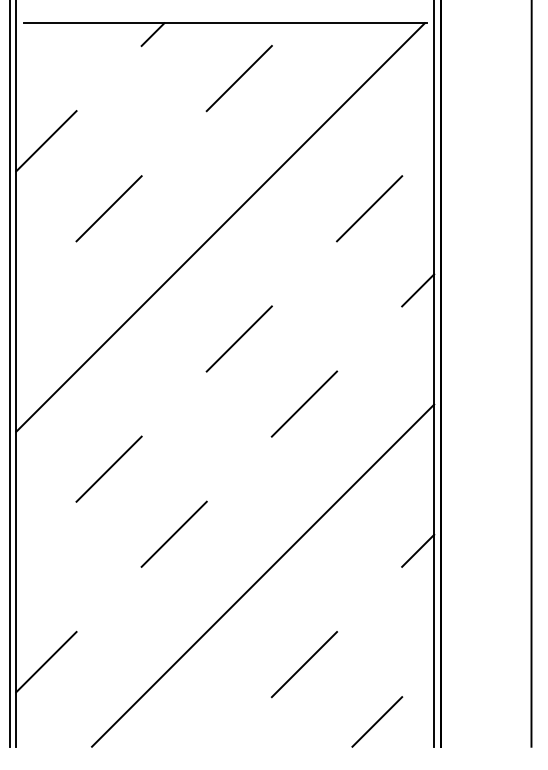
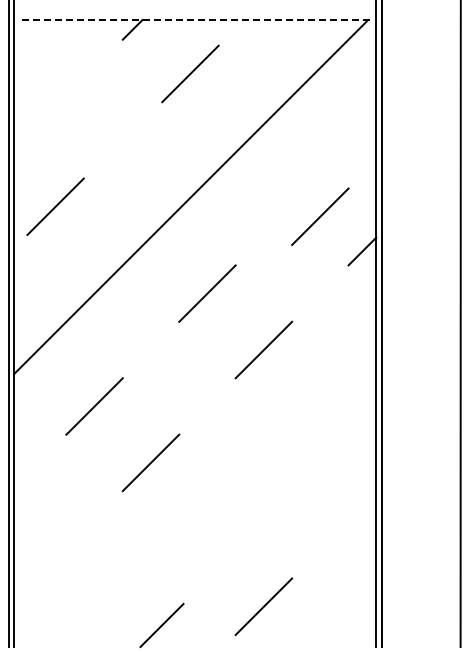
line: (224, 23) -> (194, 20), solid -> dashed
line: (239, 78) -> (190, 73), moved
line: (46, 141) -> (40, 122), removed
line: (108, 208) -> (55, 206), moved
line: (369, 208) -> (320, 216), moved
line: (418, 551) -> (362, 477), removed
line: (262, 575) -> (227, 498), removed
line: (46, 661) -> (40, 573), removed
line: (304, 664) -> (263, 606), moved
line: (376, 721) -> (161, 625), moved

